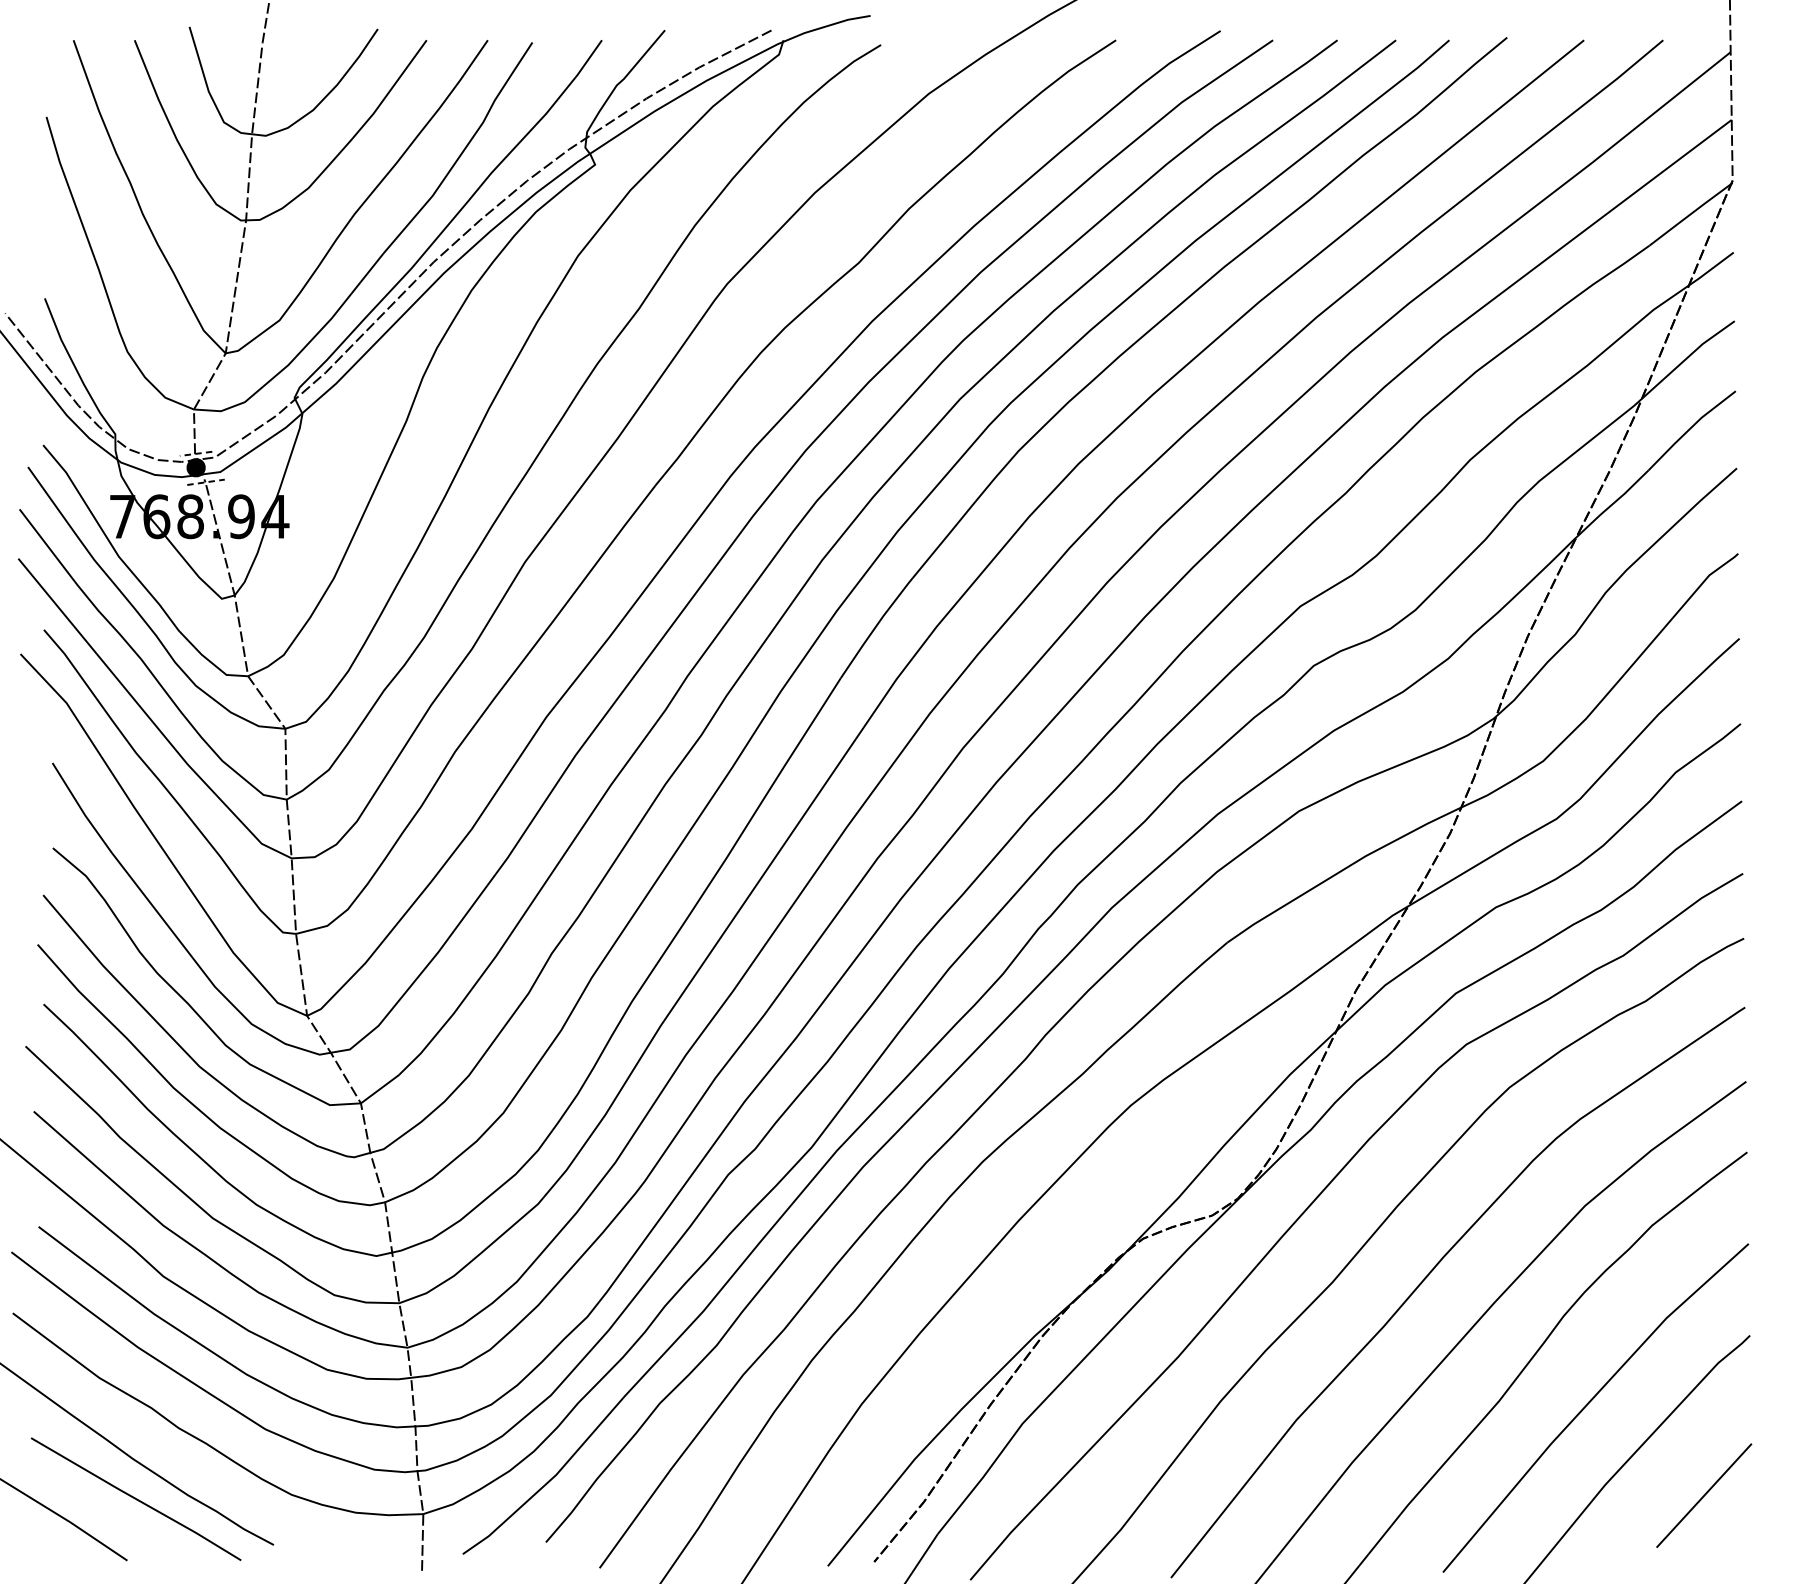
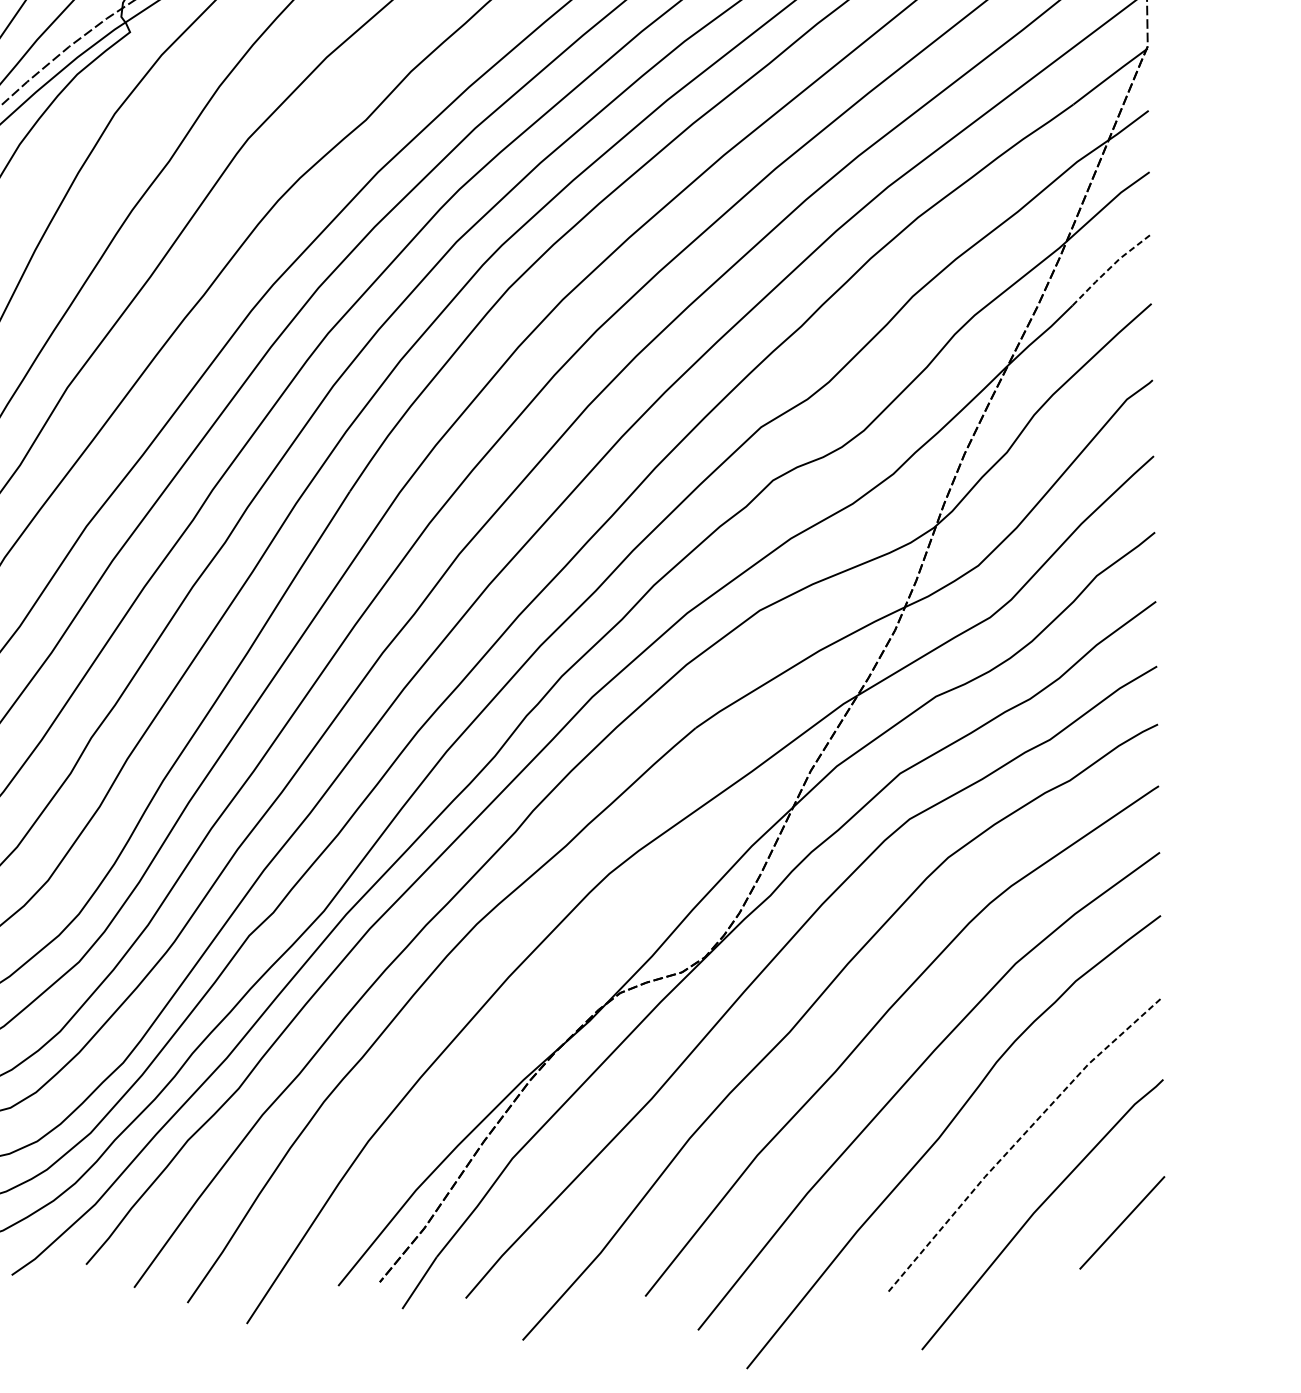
line: (1690, 428) -> (1110, 268), solid -> dashed
line: (1589, 1401) -> (1019, 1138), solid -> dashed

